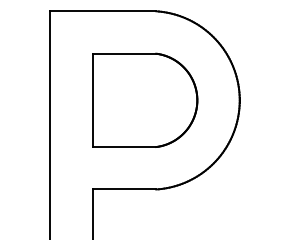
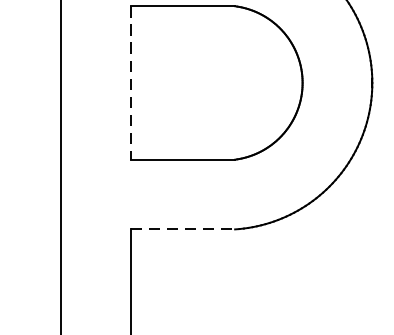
line: (92, 100) -> (130, 83), solid -> dashed
line: (124, 189) -> (182, 229), solid -> dashed

